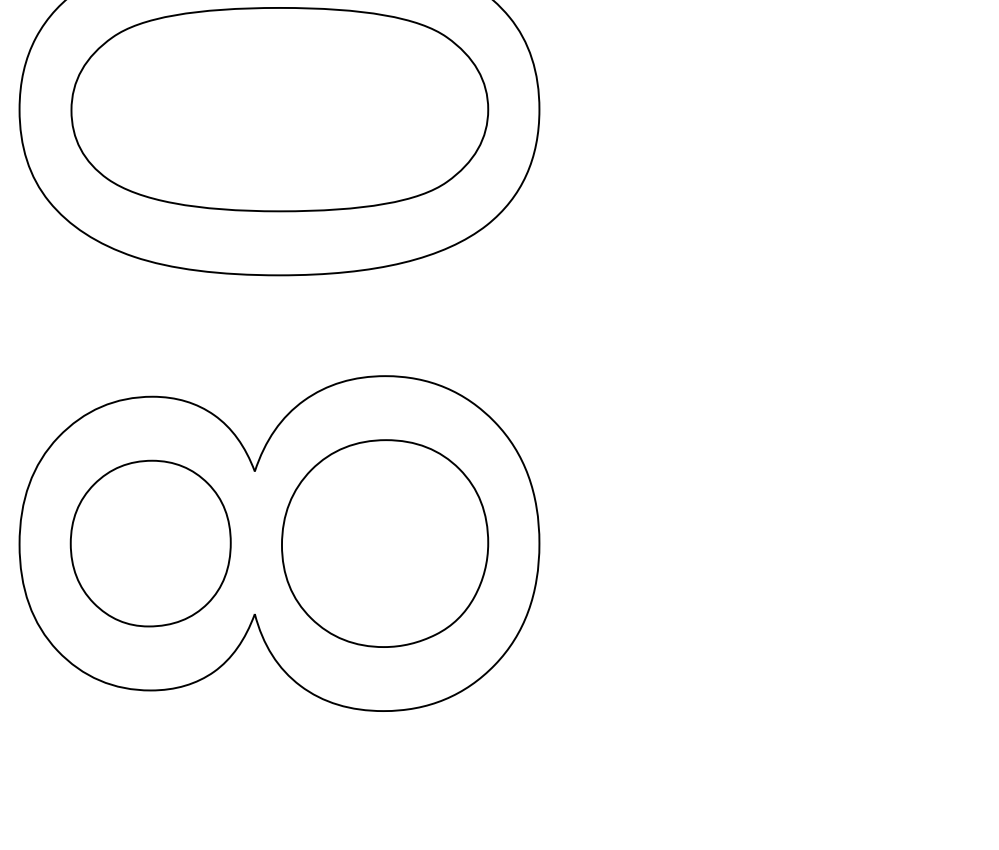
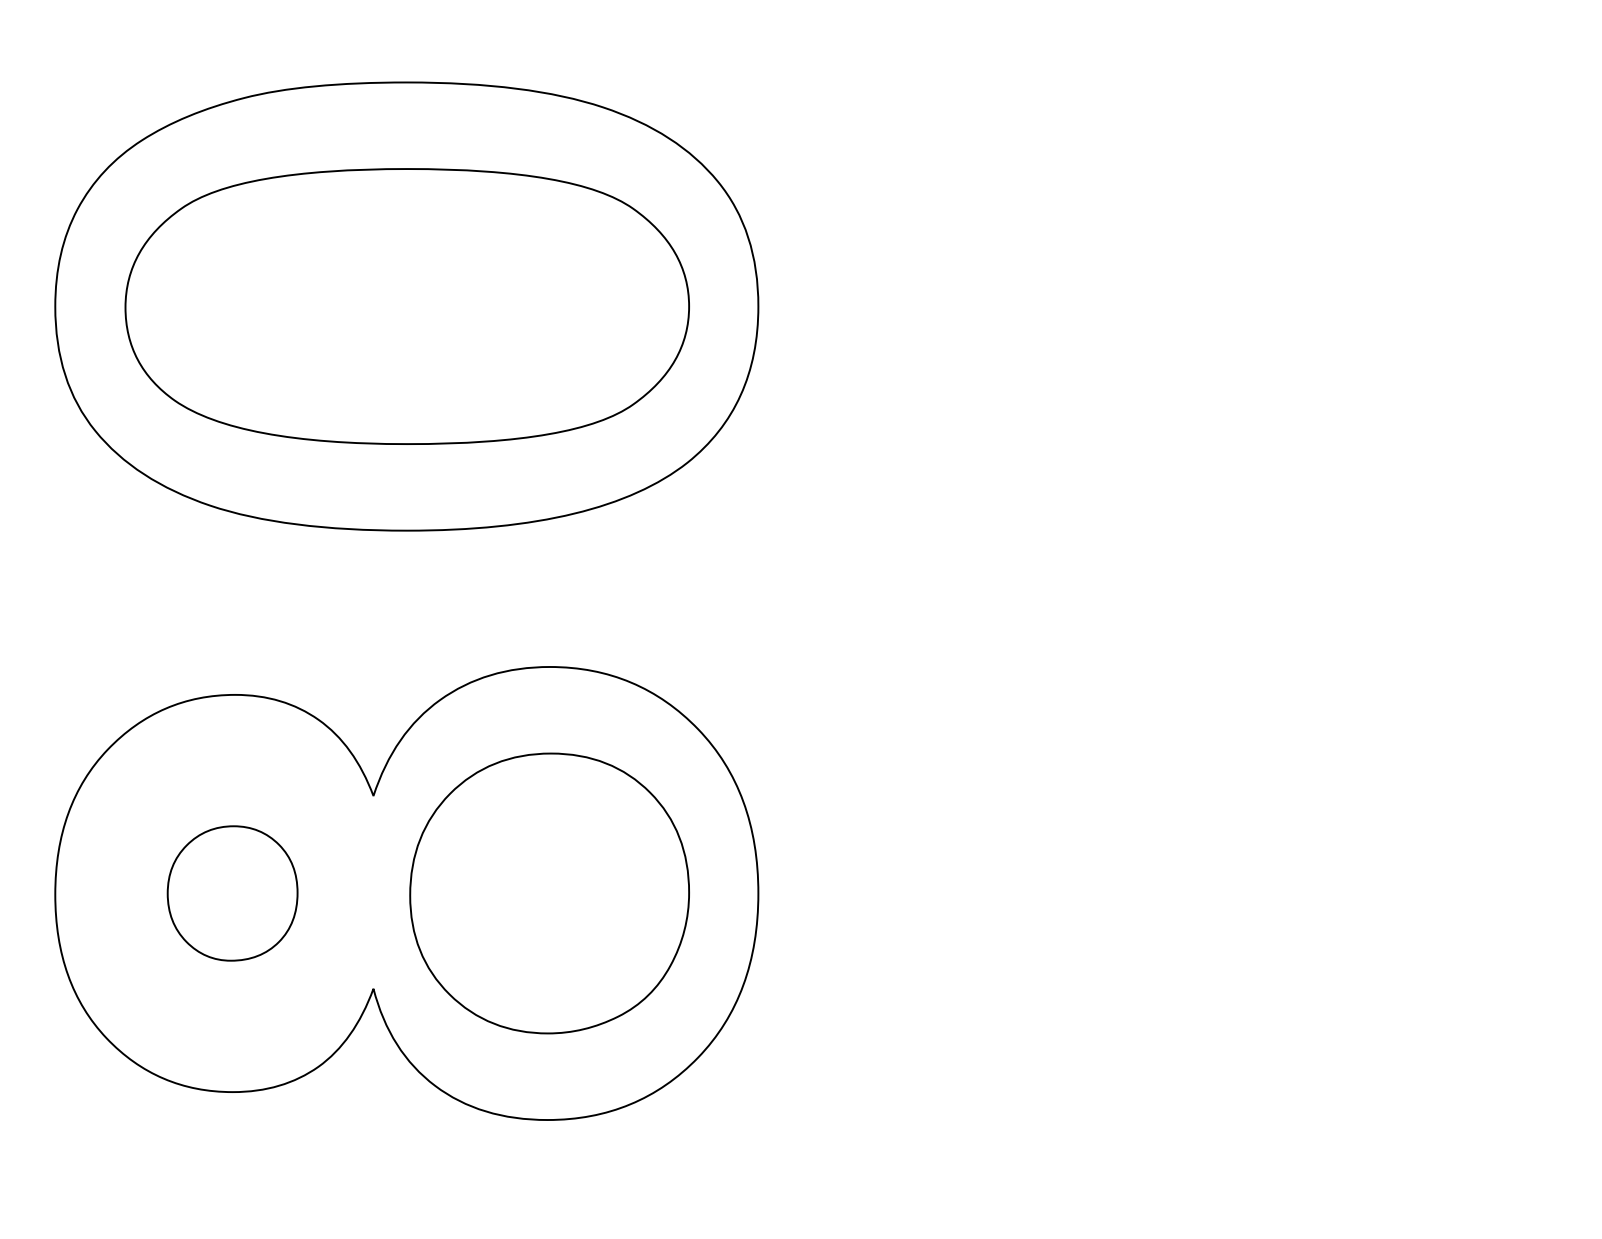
part: (150, 543) -> (232, 893), size x0.6

